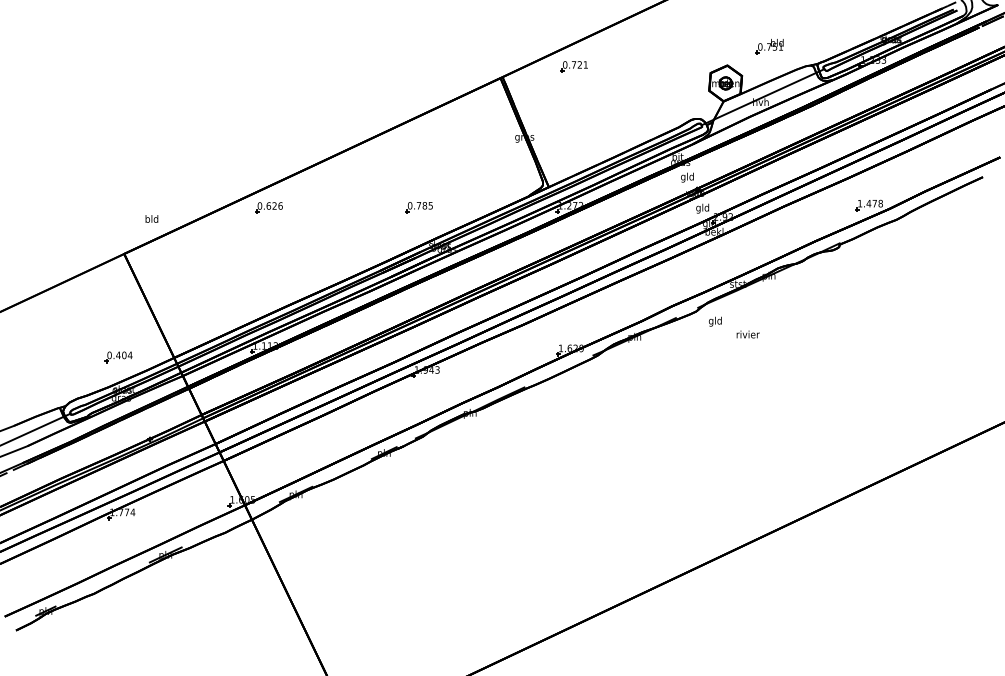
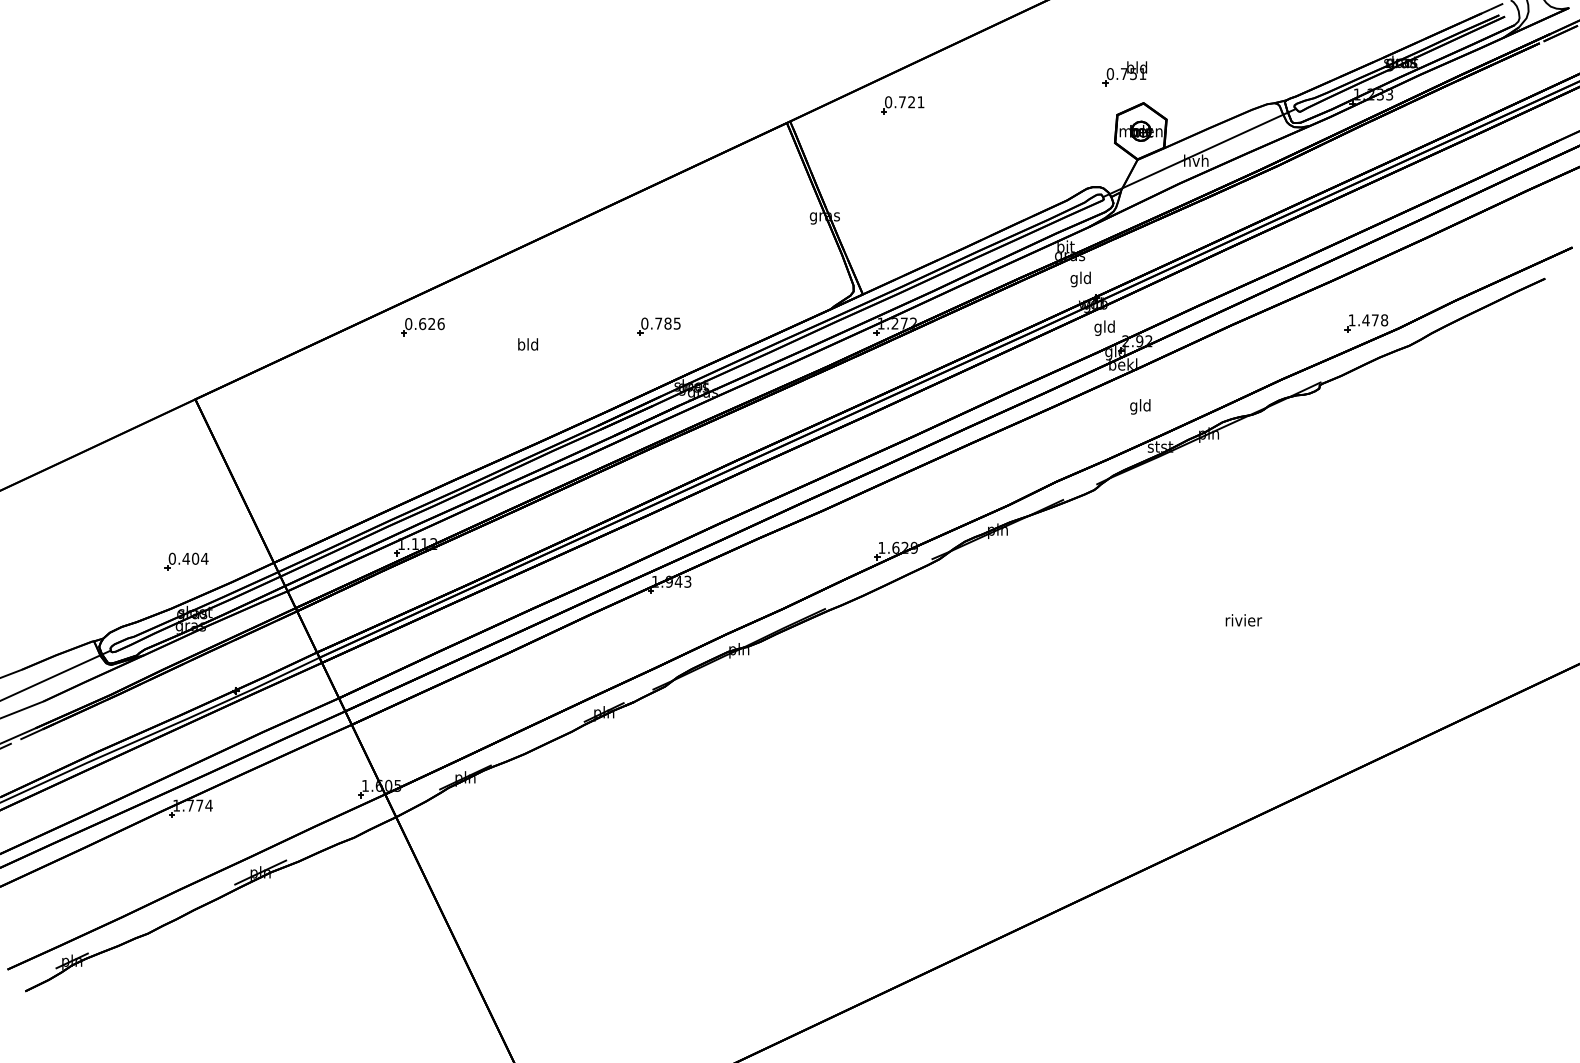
part: (769, 46) -> (1124, 73), moved
text: (151, 218) -> (527, 343), moved
text: (715, 321) -> (1140, 406), moved
text: (747, 334) -> (1242, 620), moved

